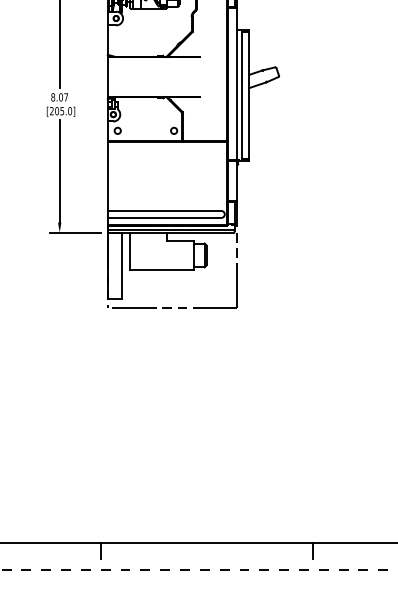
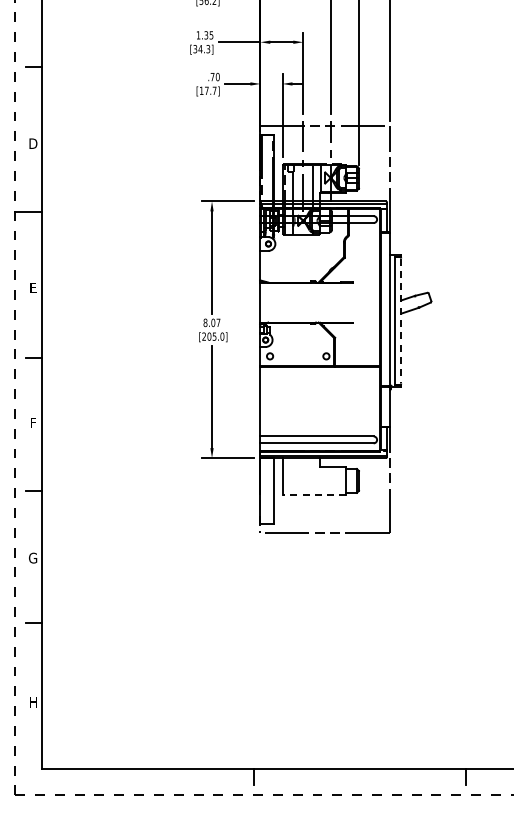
line: (249, 96) -> (401, 321), solid -> dashed
line: (162, 270) -> (314, 495), solid -> dashed

